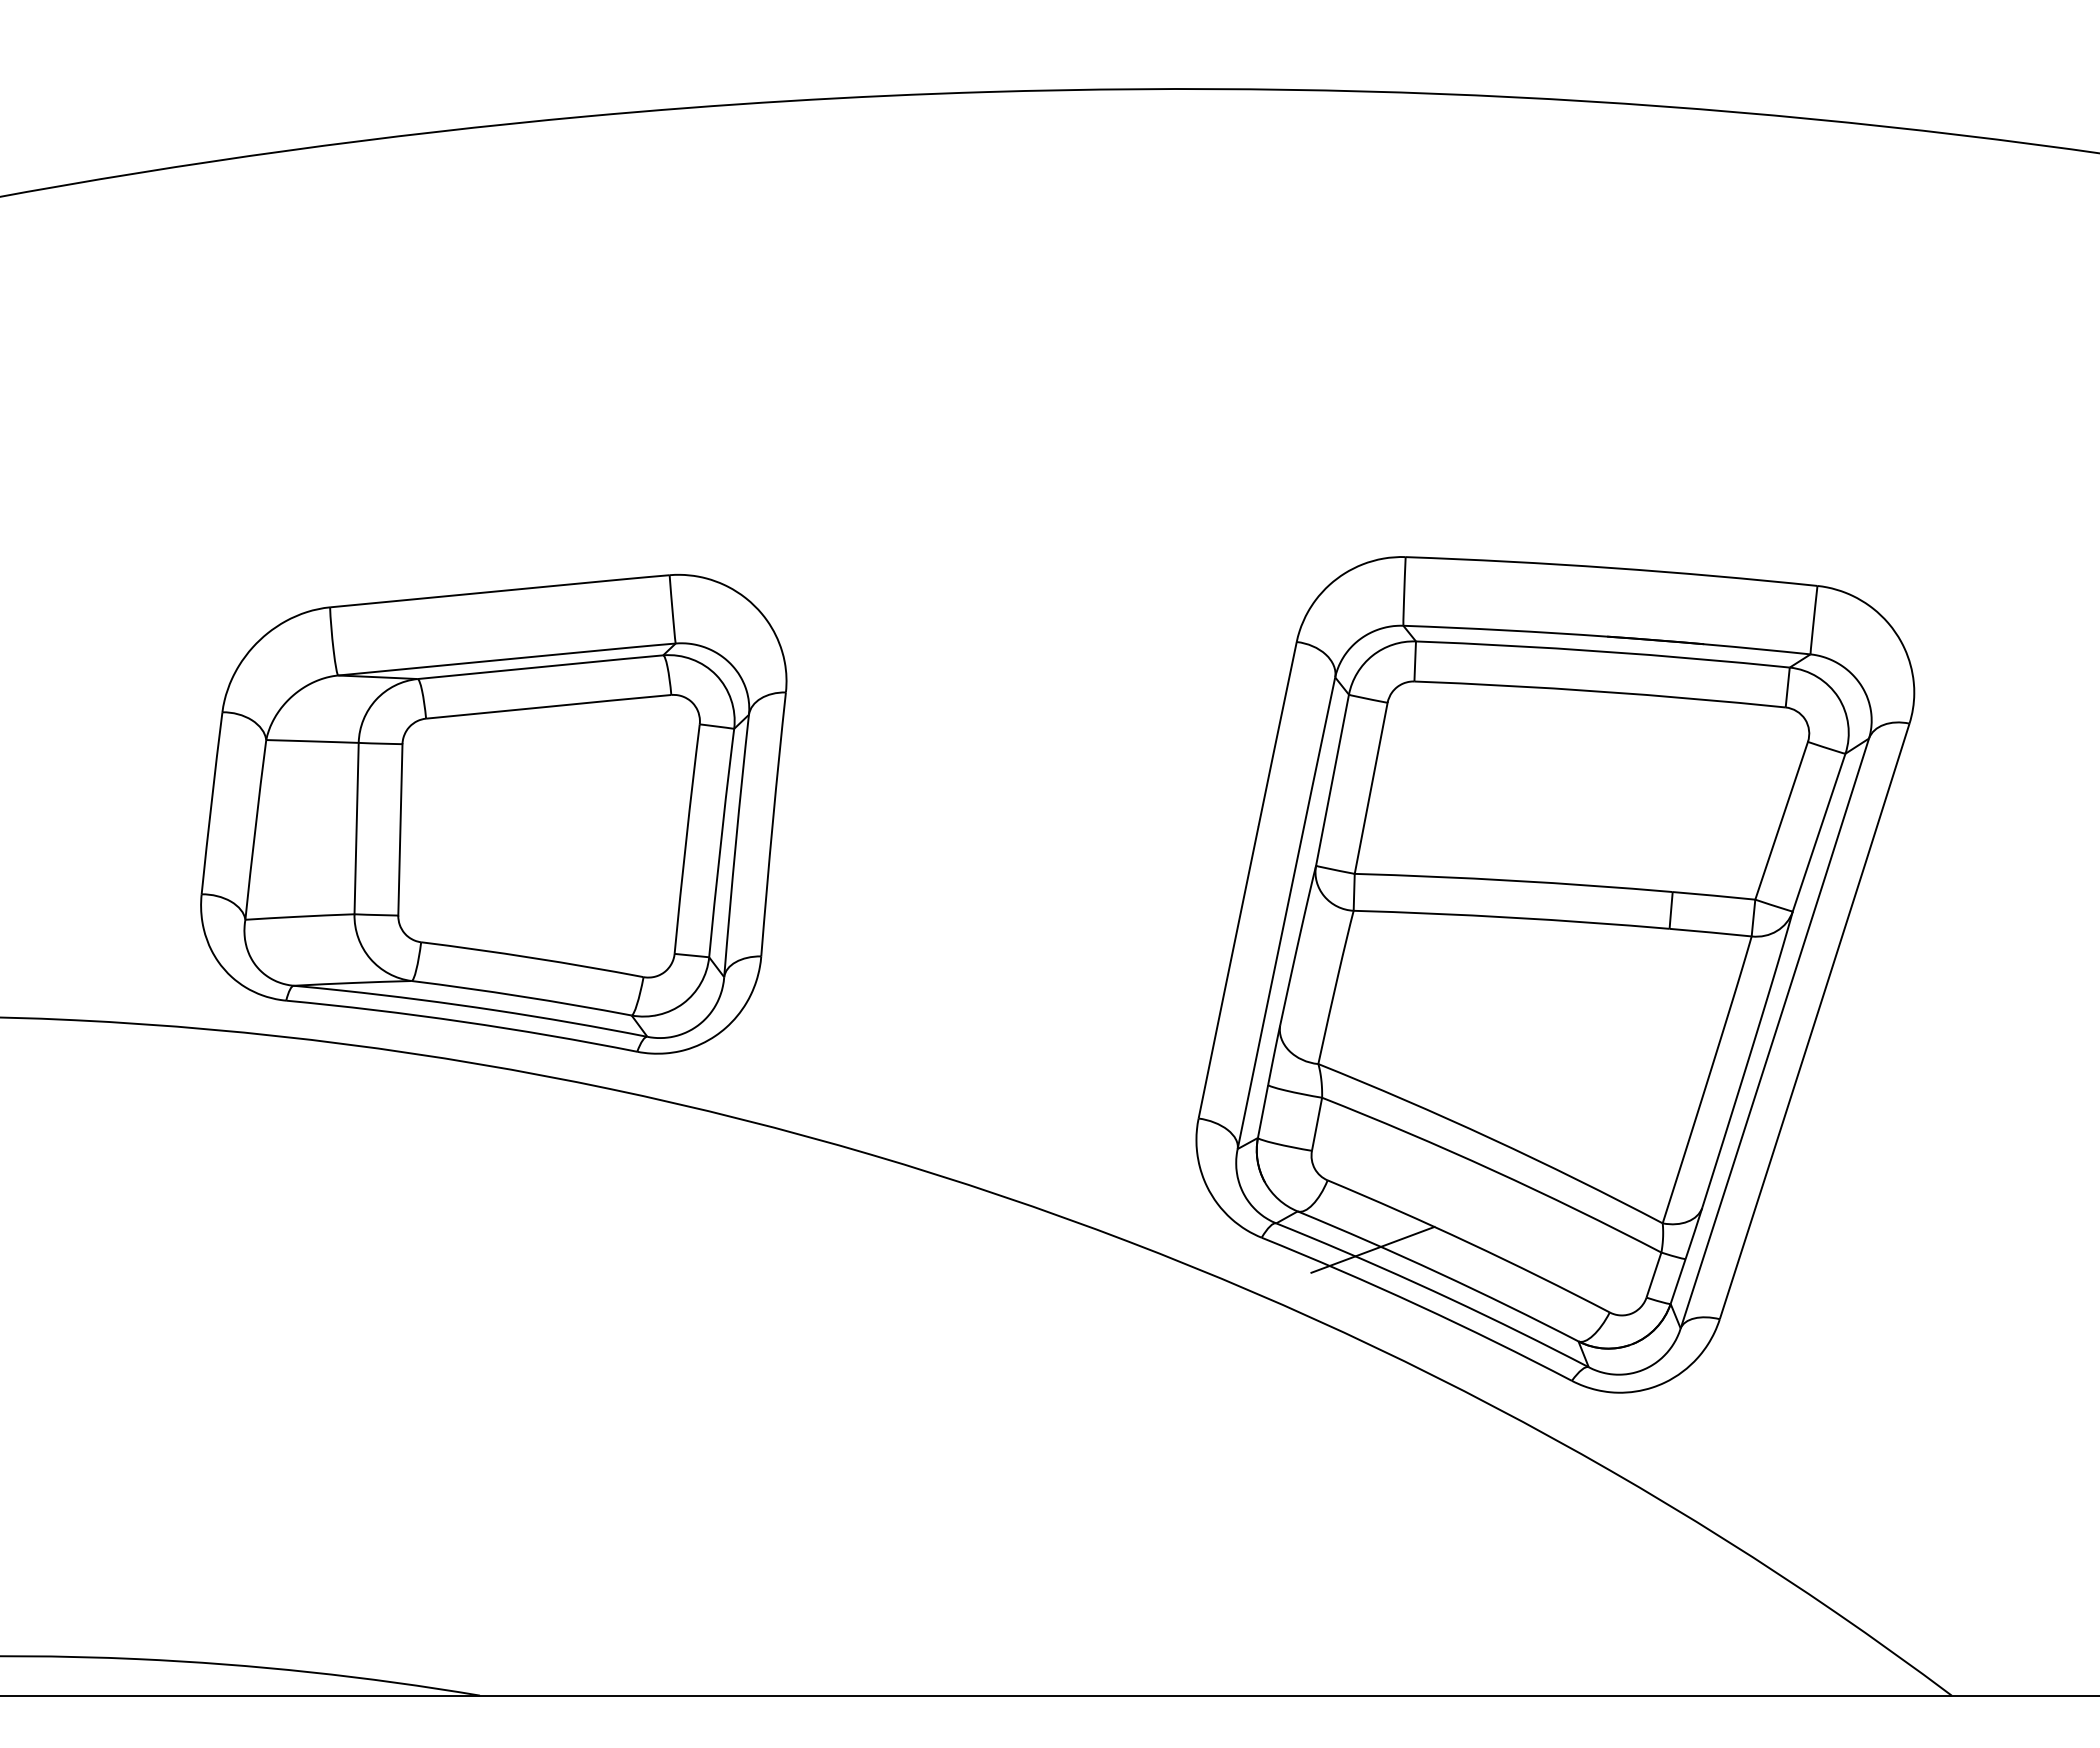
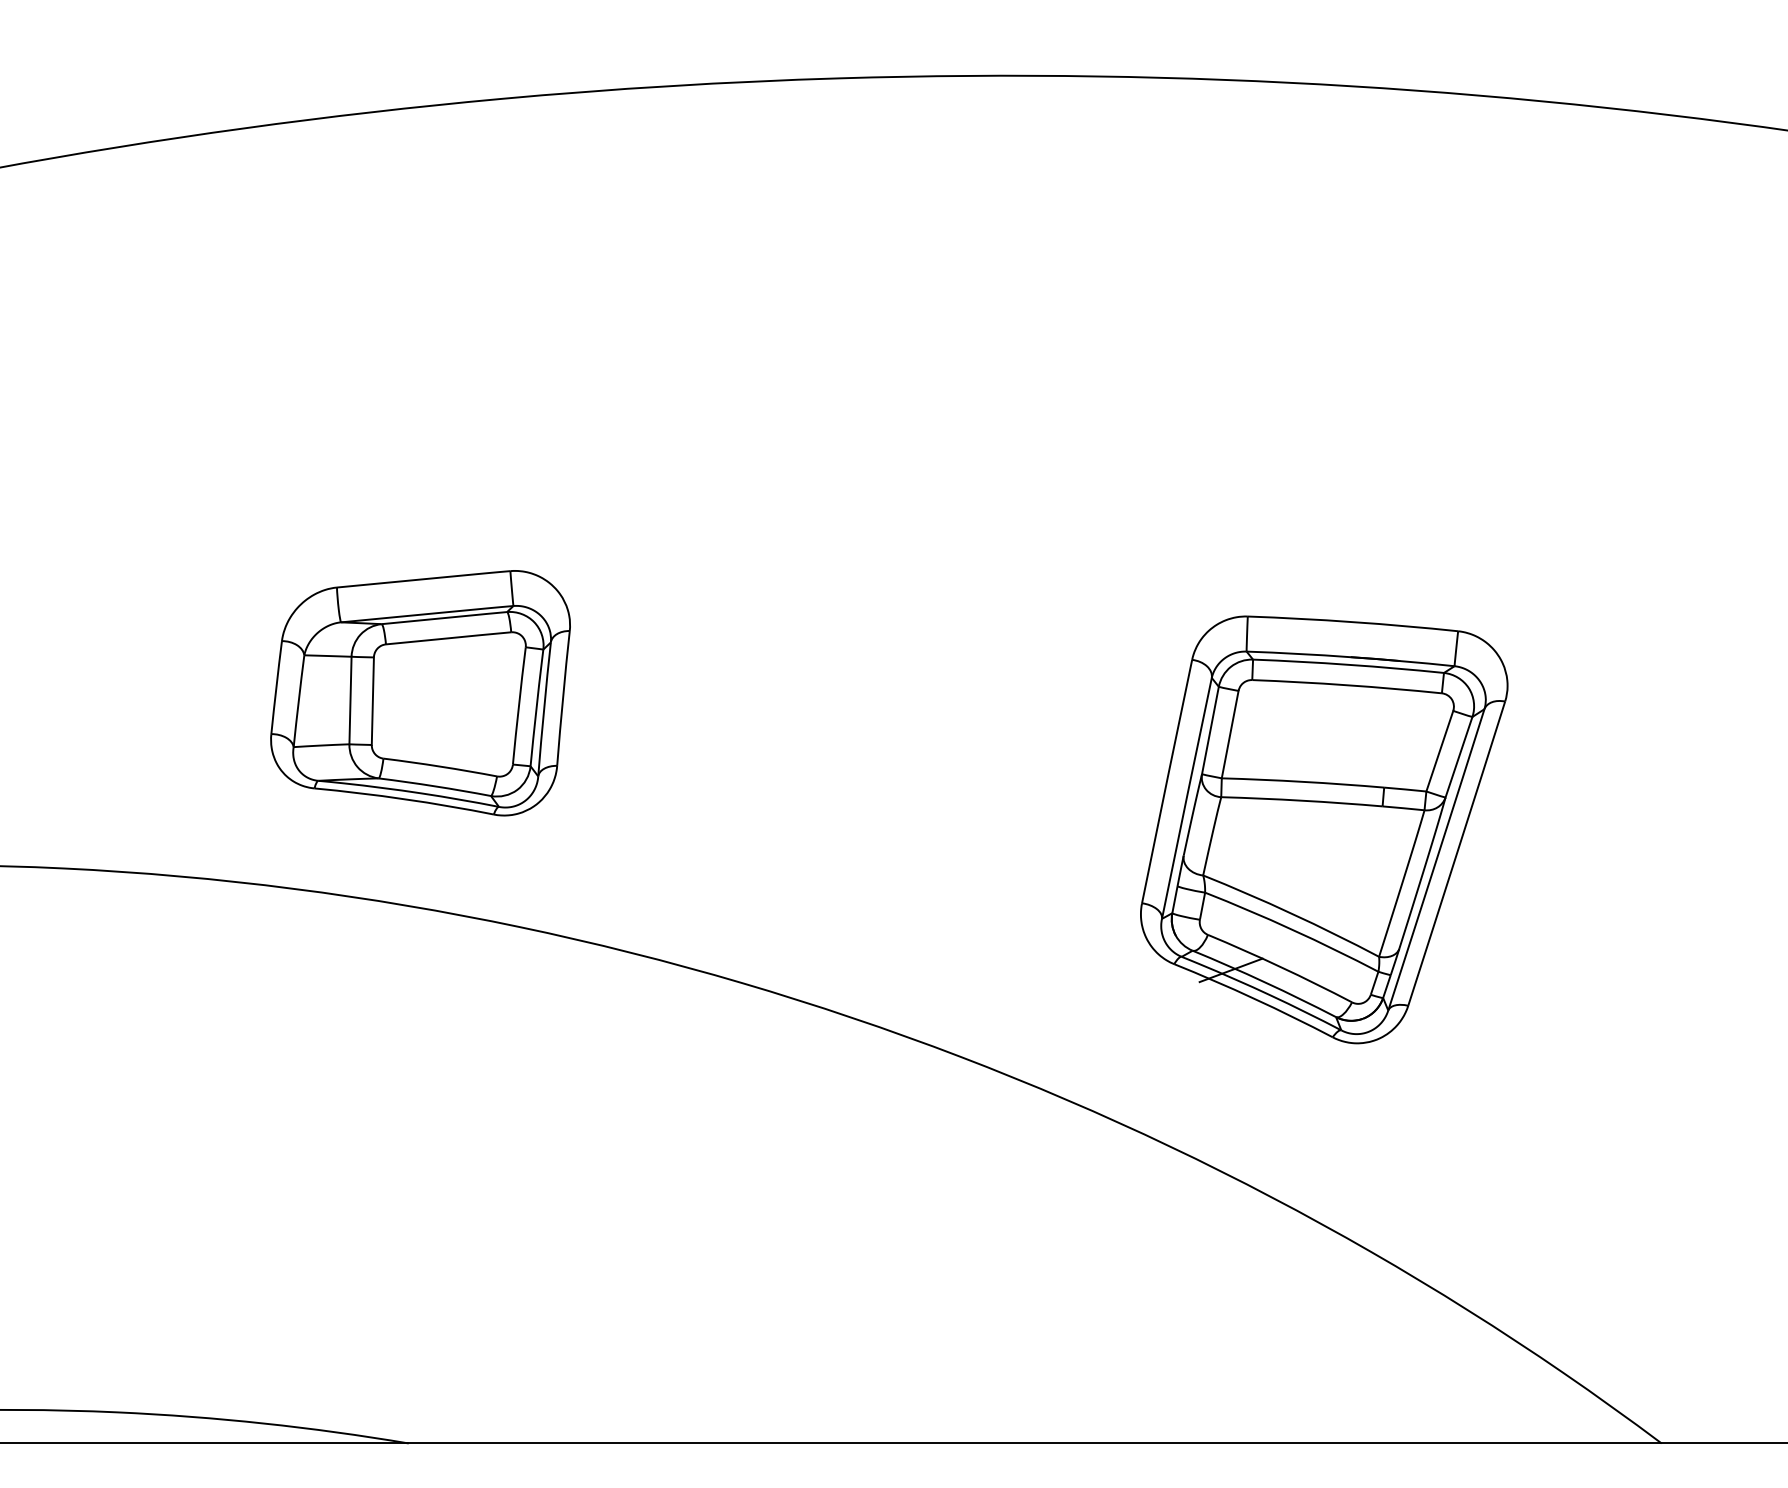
part: (493, 814) -> (420, 693), size x0.6
part: (1555, 974) -> (1324, 829), size x0.6

